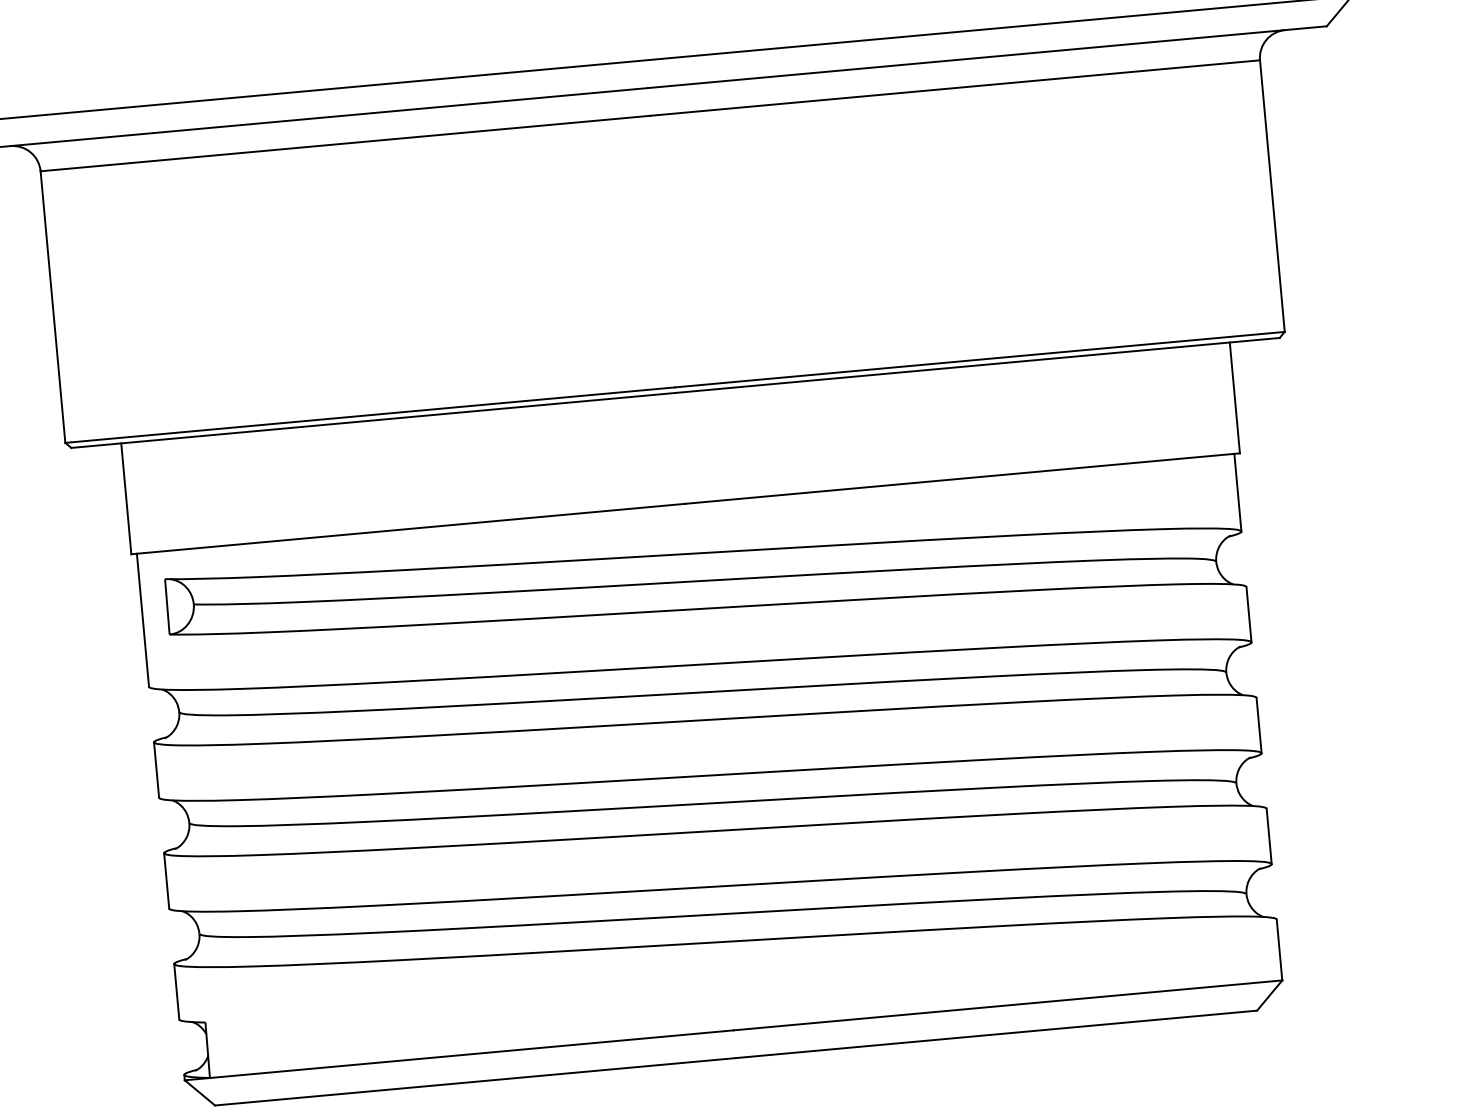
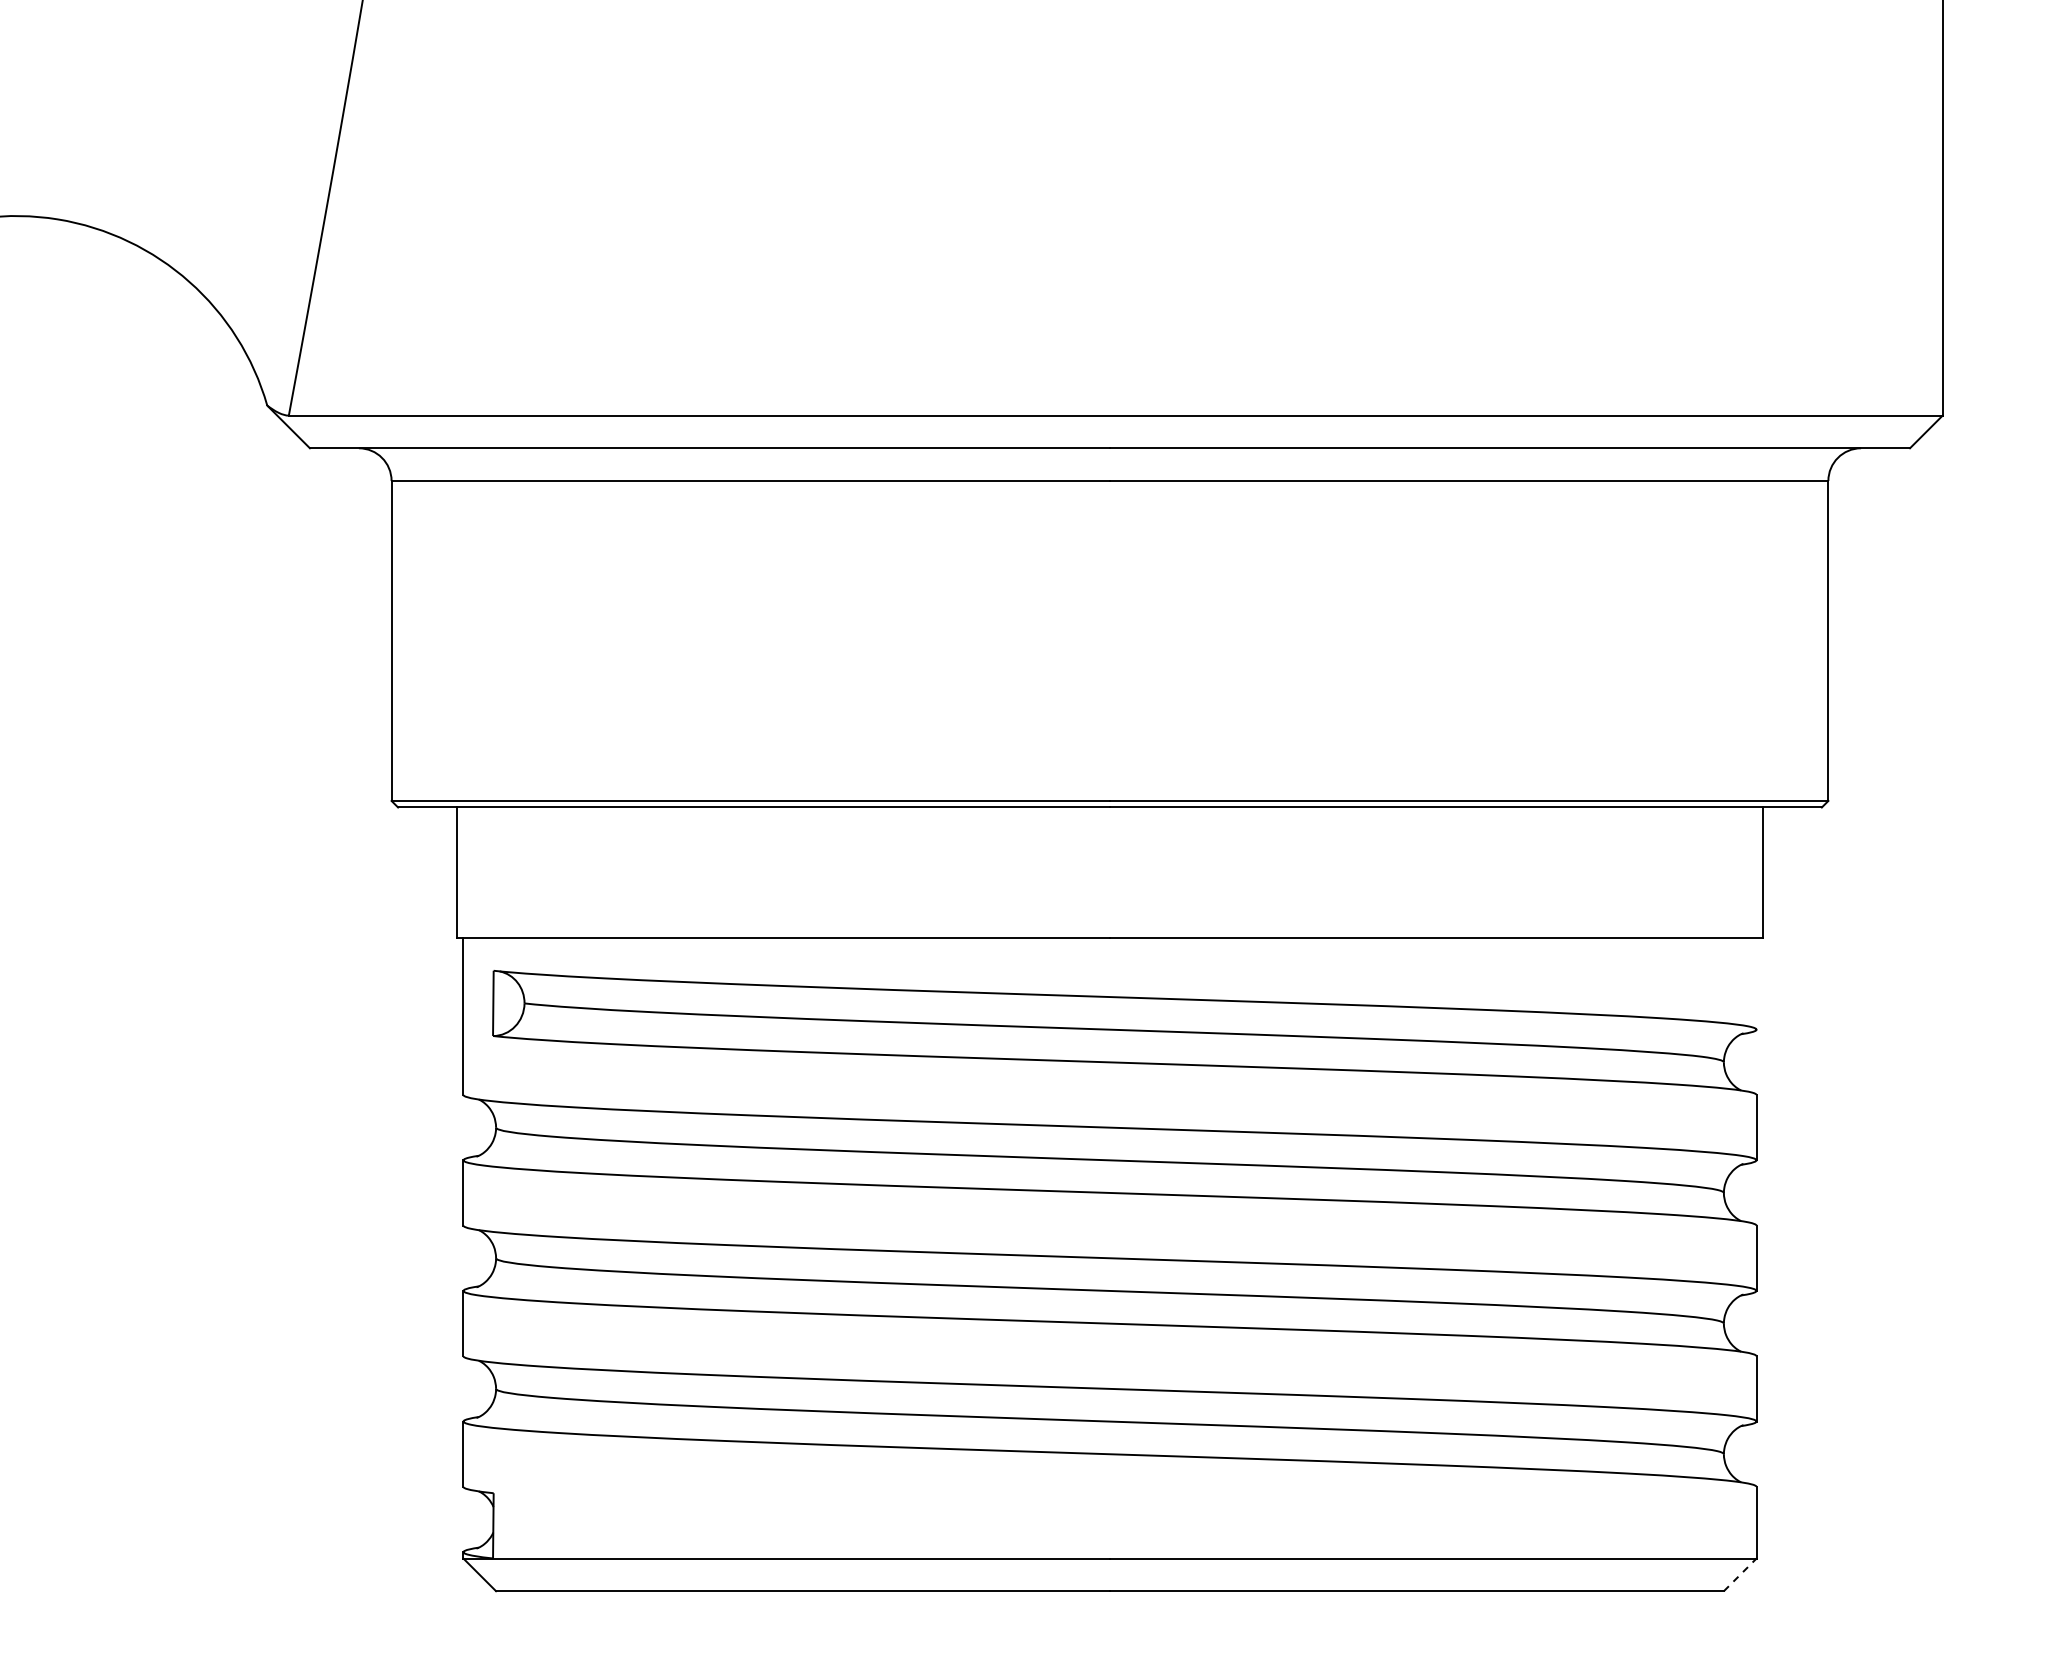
line: (1237, 492) -> (1756, 983), removed
line: (1269, 995) -> (1740, 1574), solid -> dashed

